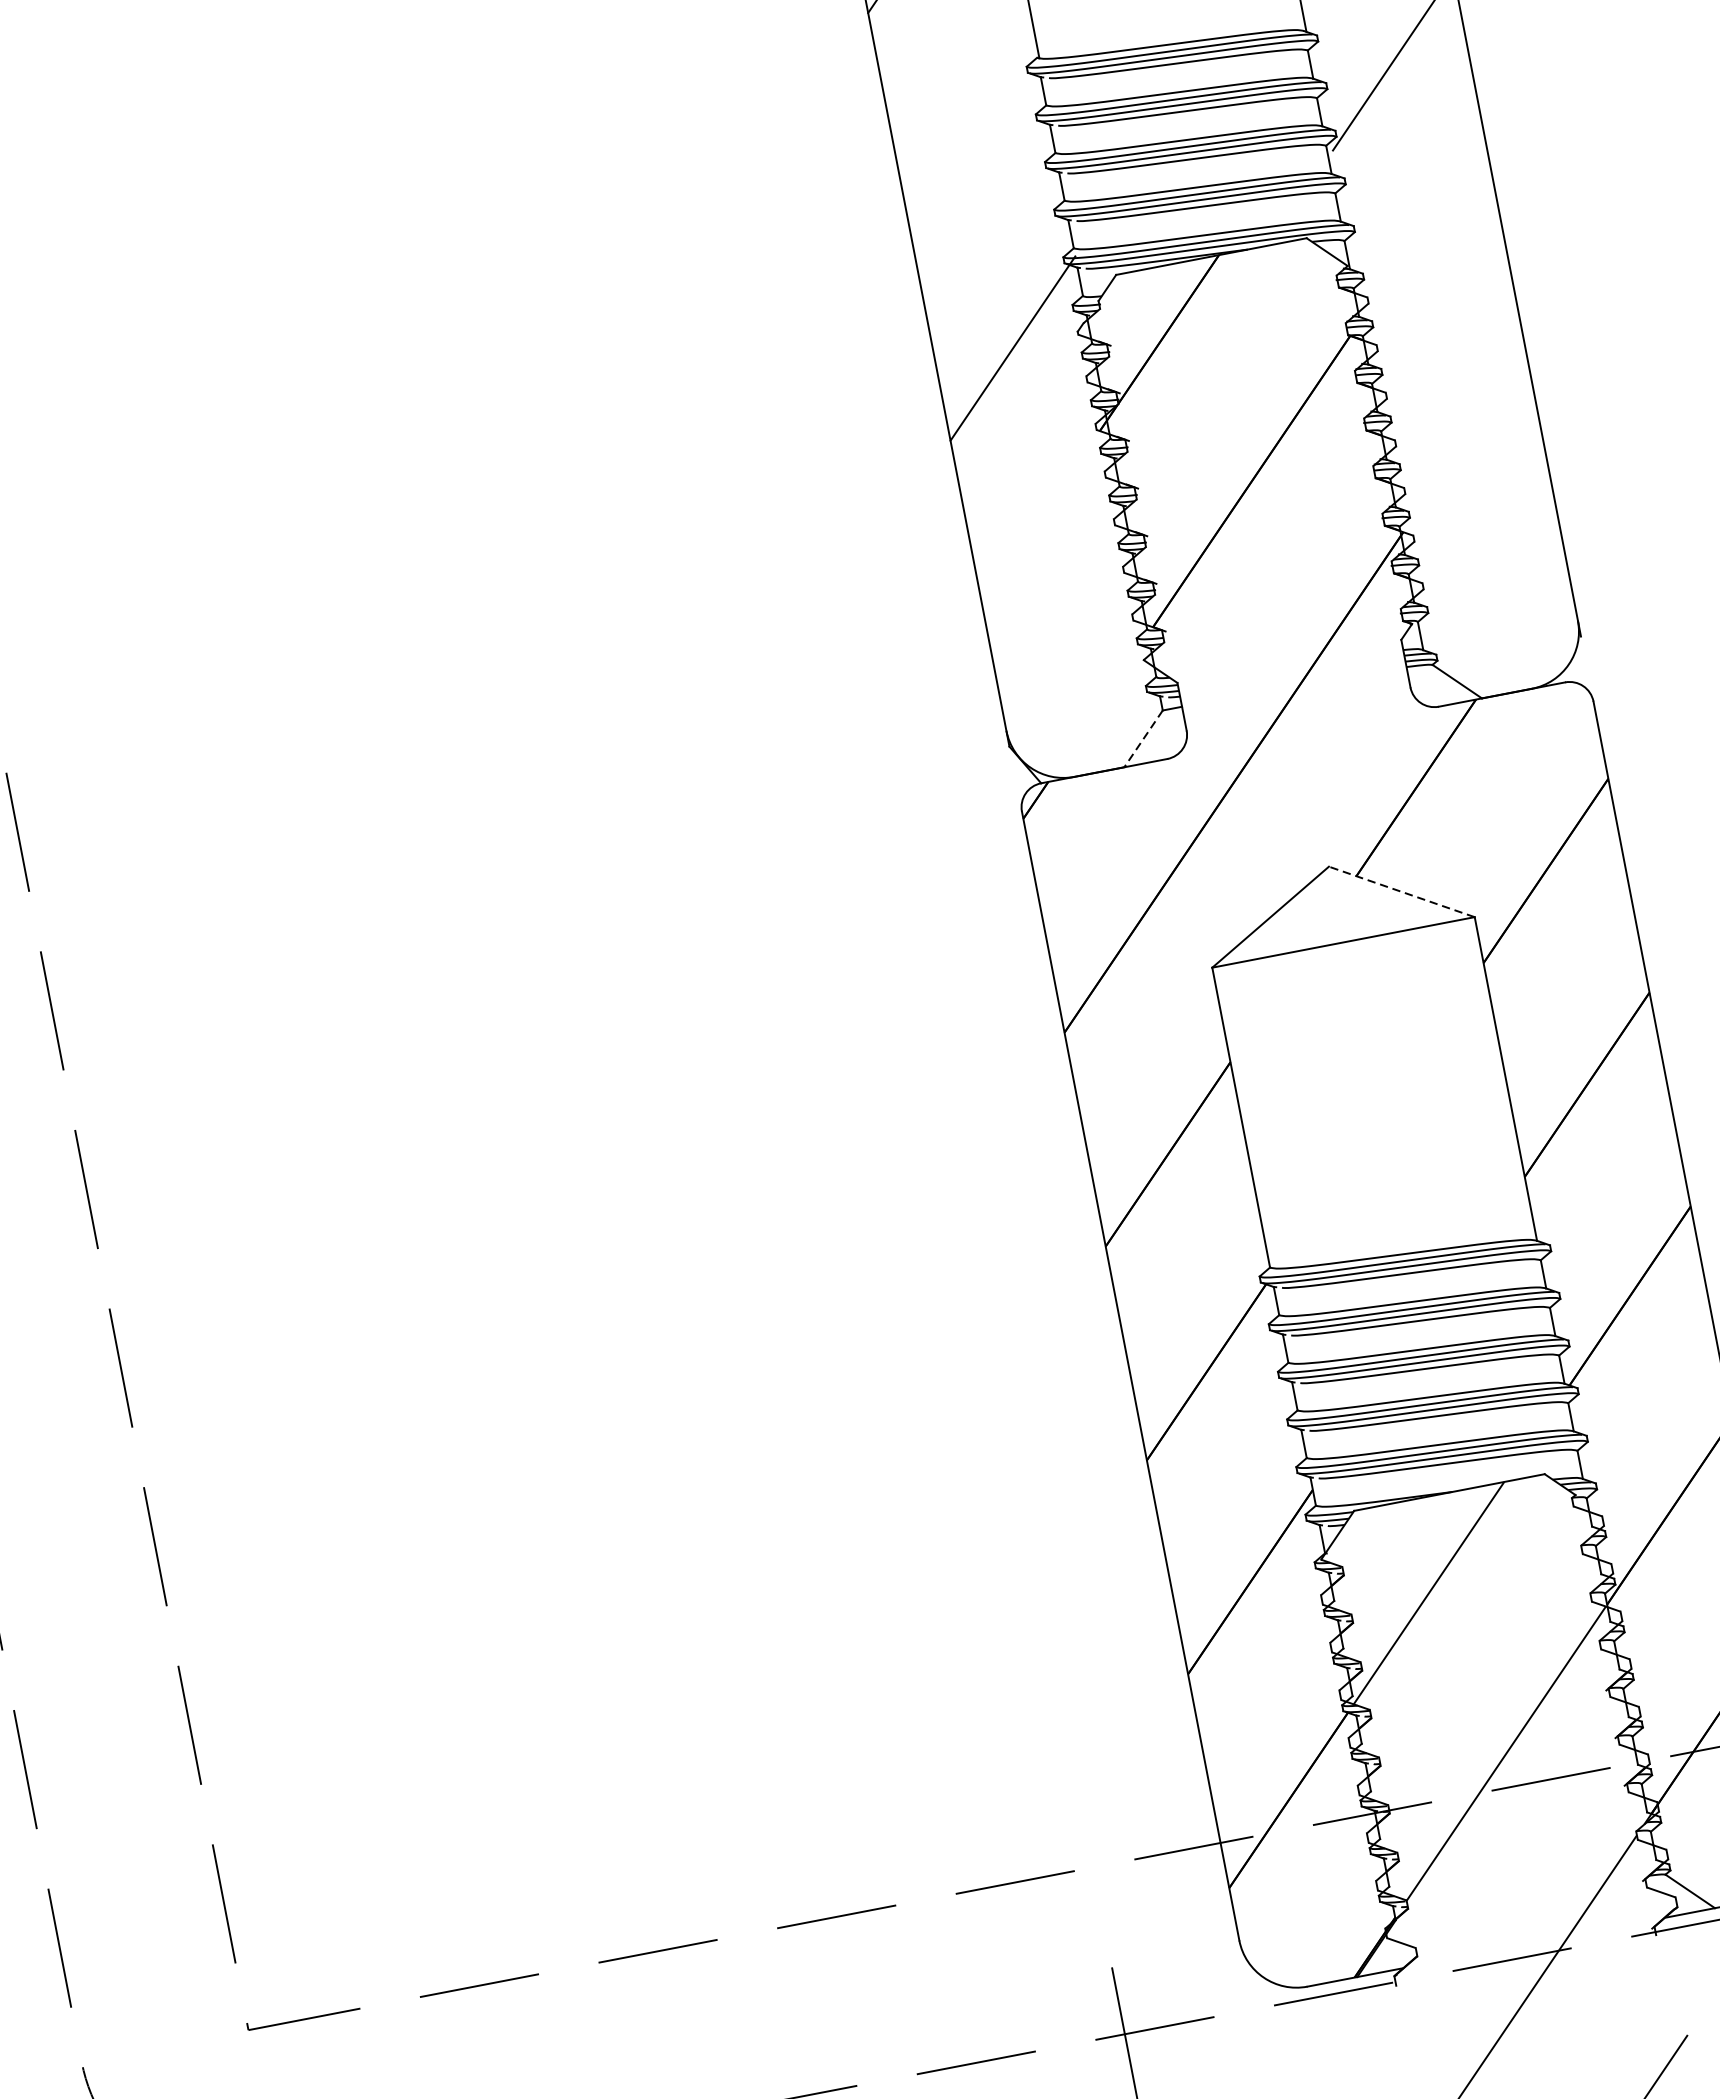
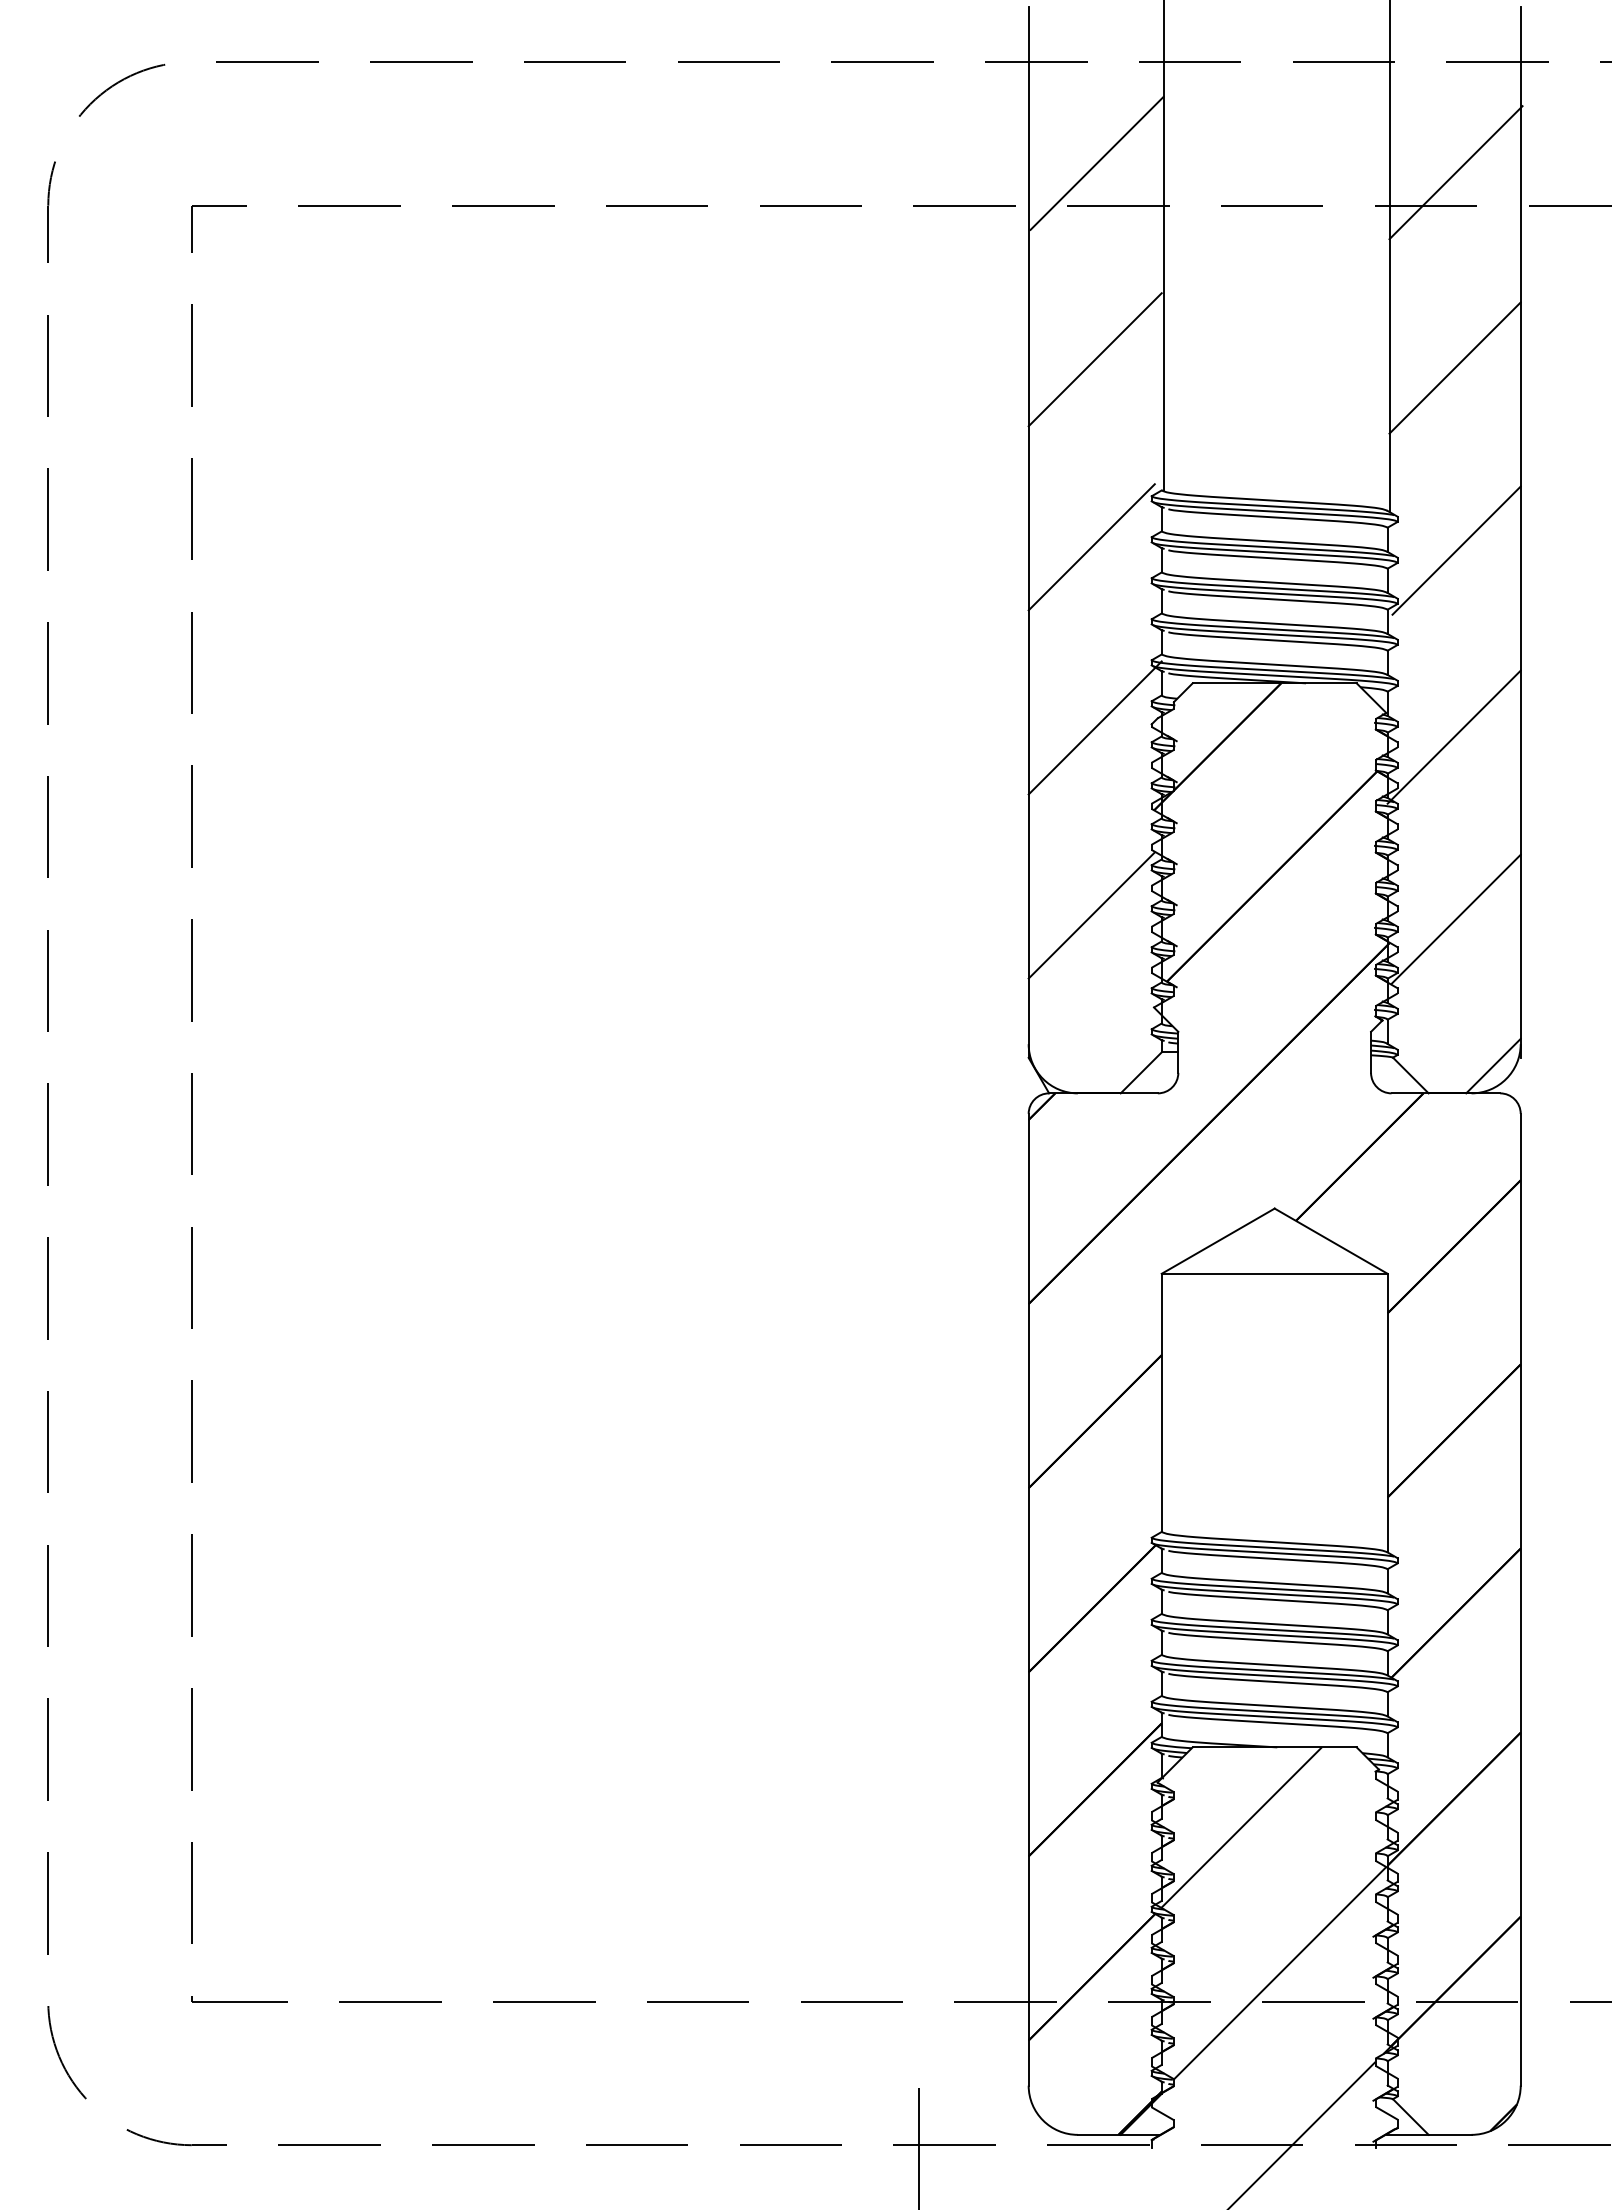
line: (968, 139) -> (1091, 547), added
line: (1431, 278) -> (1453, 736), added
line: (1475, 489) -> (1456, 918), added
line: (1050, 567) -> (1091, 915), added
line: (1551, 651) -> (1493, 1065), added
line: (1143, 738) -> (1141, 1072), dashed -> solid
line: (1400, 891) -> (1330, 1240), dashed -> solid

